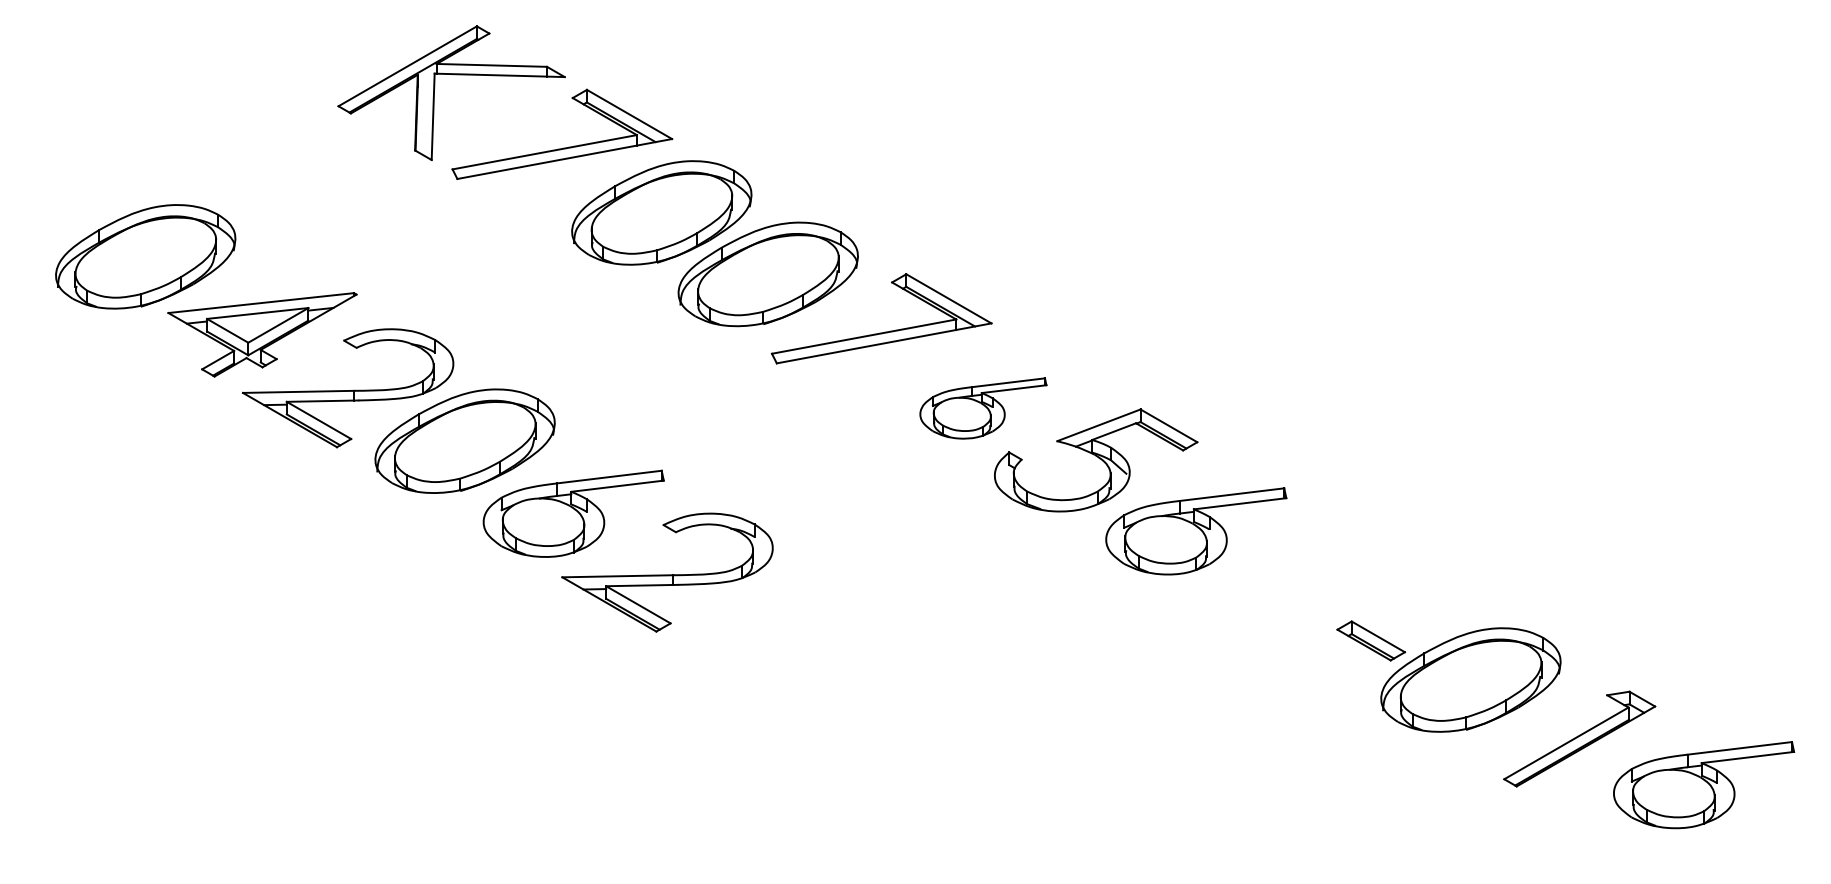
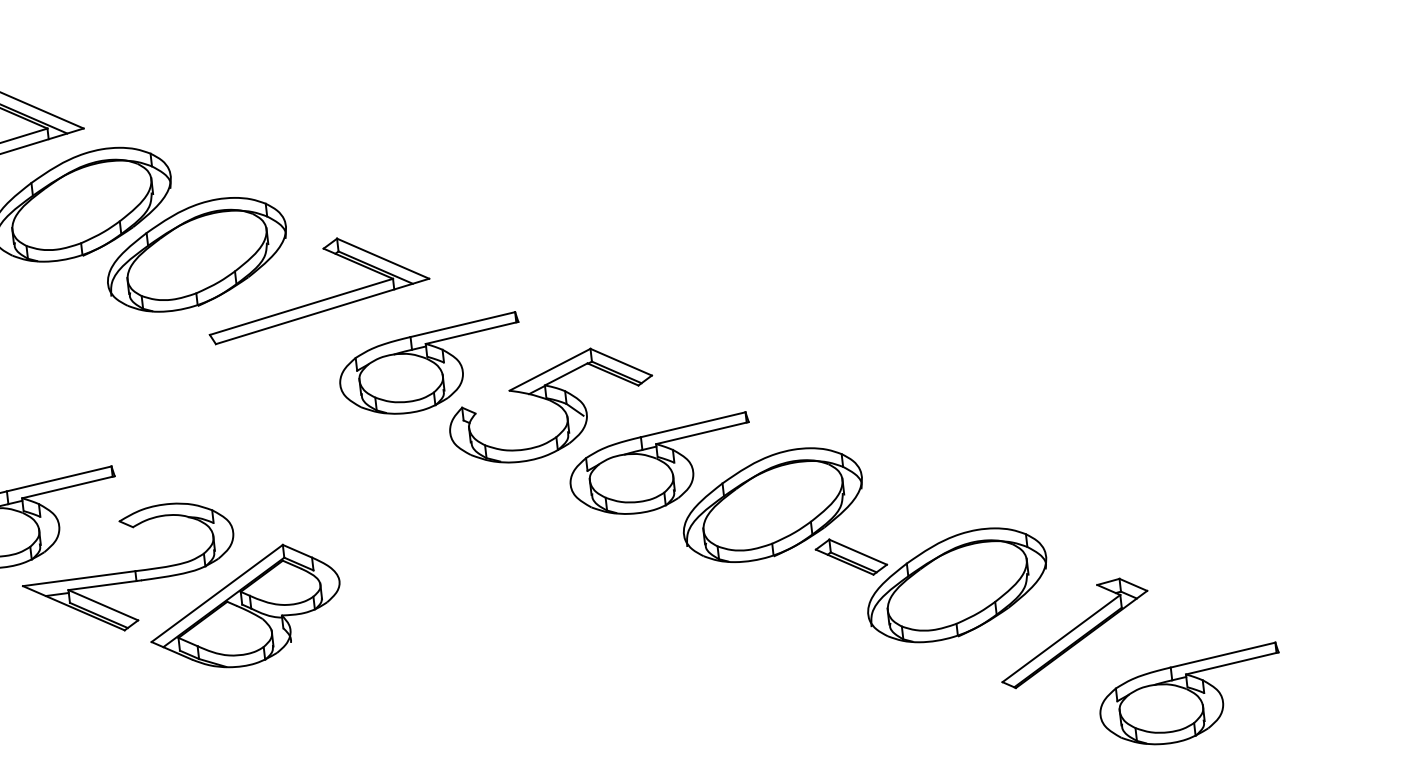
part: (983, 408) -> (430, 366), size x1.43
part: (1300, 581) -> (772, 504), added
part: (775, 622) -> (244, 607), added
part: (1704, 785) -> (1191, 696), moved

